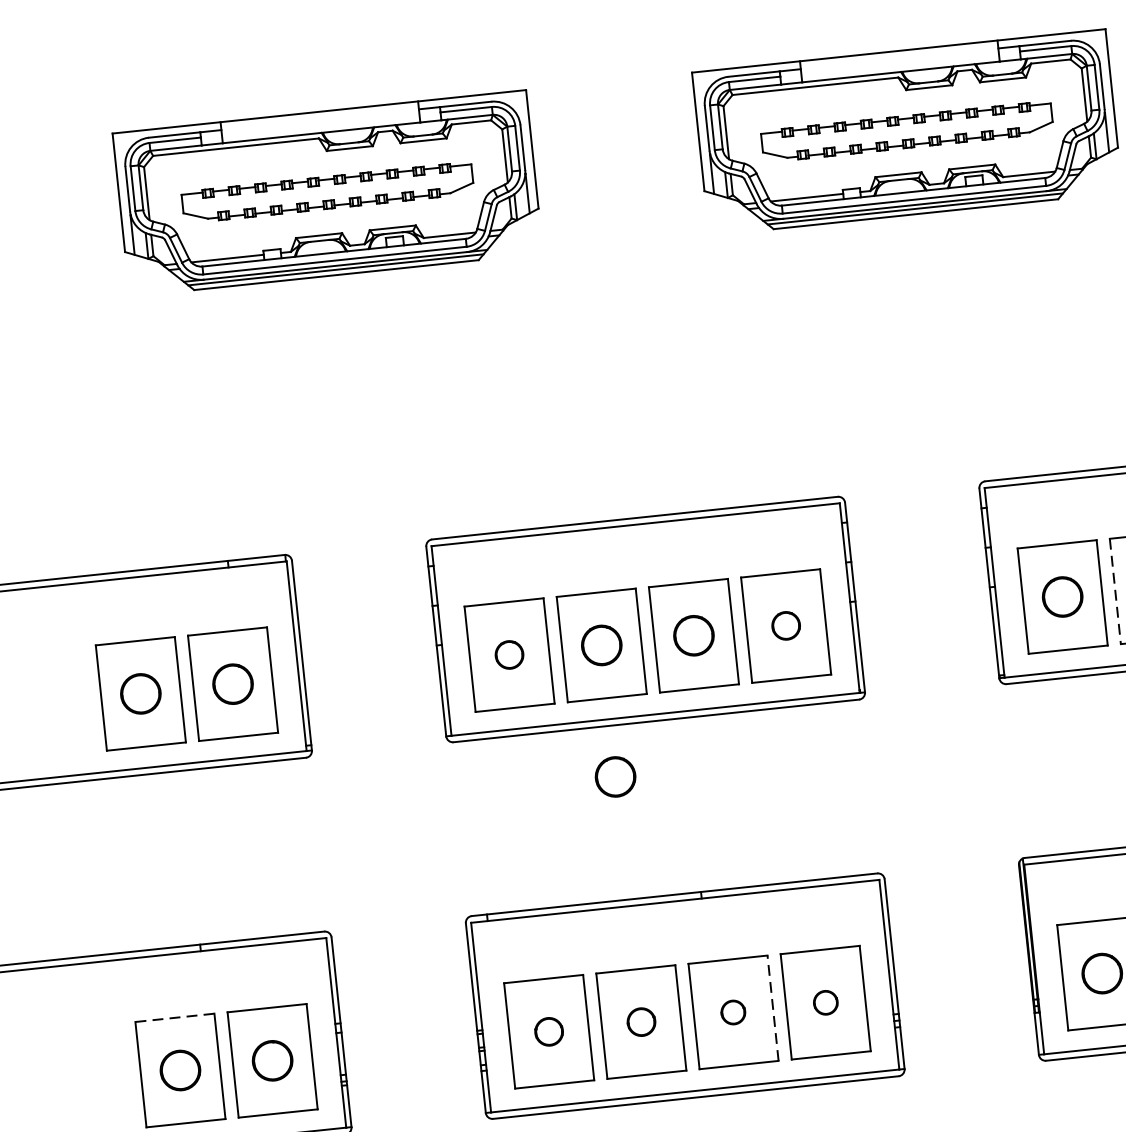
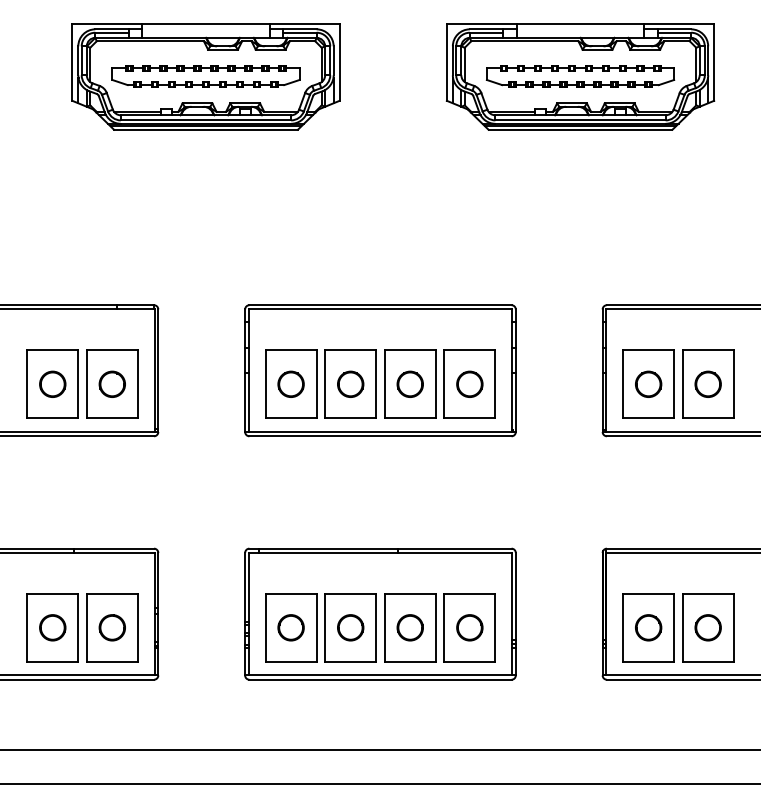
line: (1115, 591) -> (682, 384), dashed -> solid
circle: (785, 624) -> (469, 383), size x1.43
circle: (508, 653) -> (290, 383), size x1.43
circle: (615, 775) -> (350, 468), removed
circle: (825, 1002) -> (469, 627), size x1.67
line: (772, 1007) -> (435, 627), dashed -> solid
circle: (732, 1012) -> (409, 627), size x1.67
line: (174, 1017) -> (52, 593), dashed -> solid
circle: (641, 1021) -> (350, 627), size x1.43
circle: (548, 1031) -> (290, 627), size x1.43

